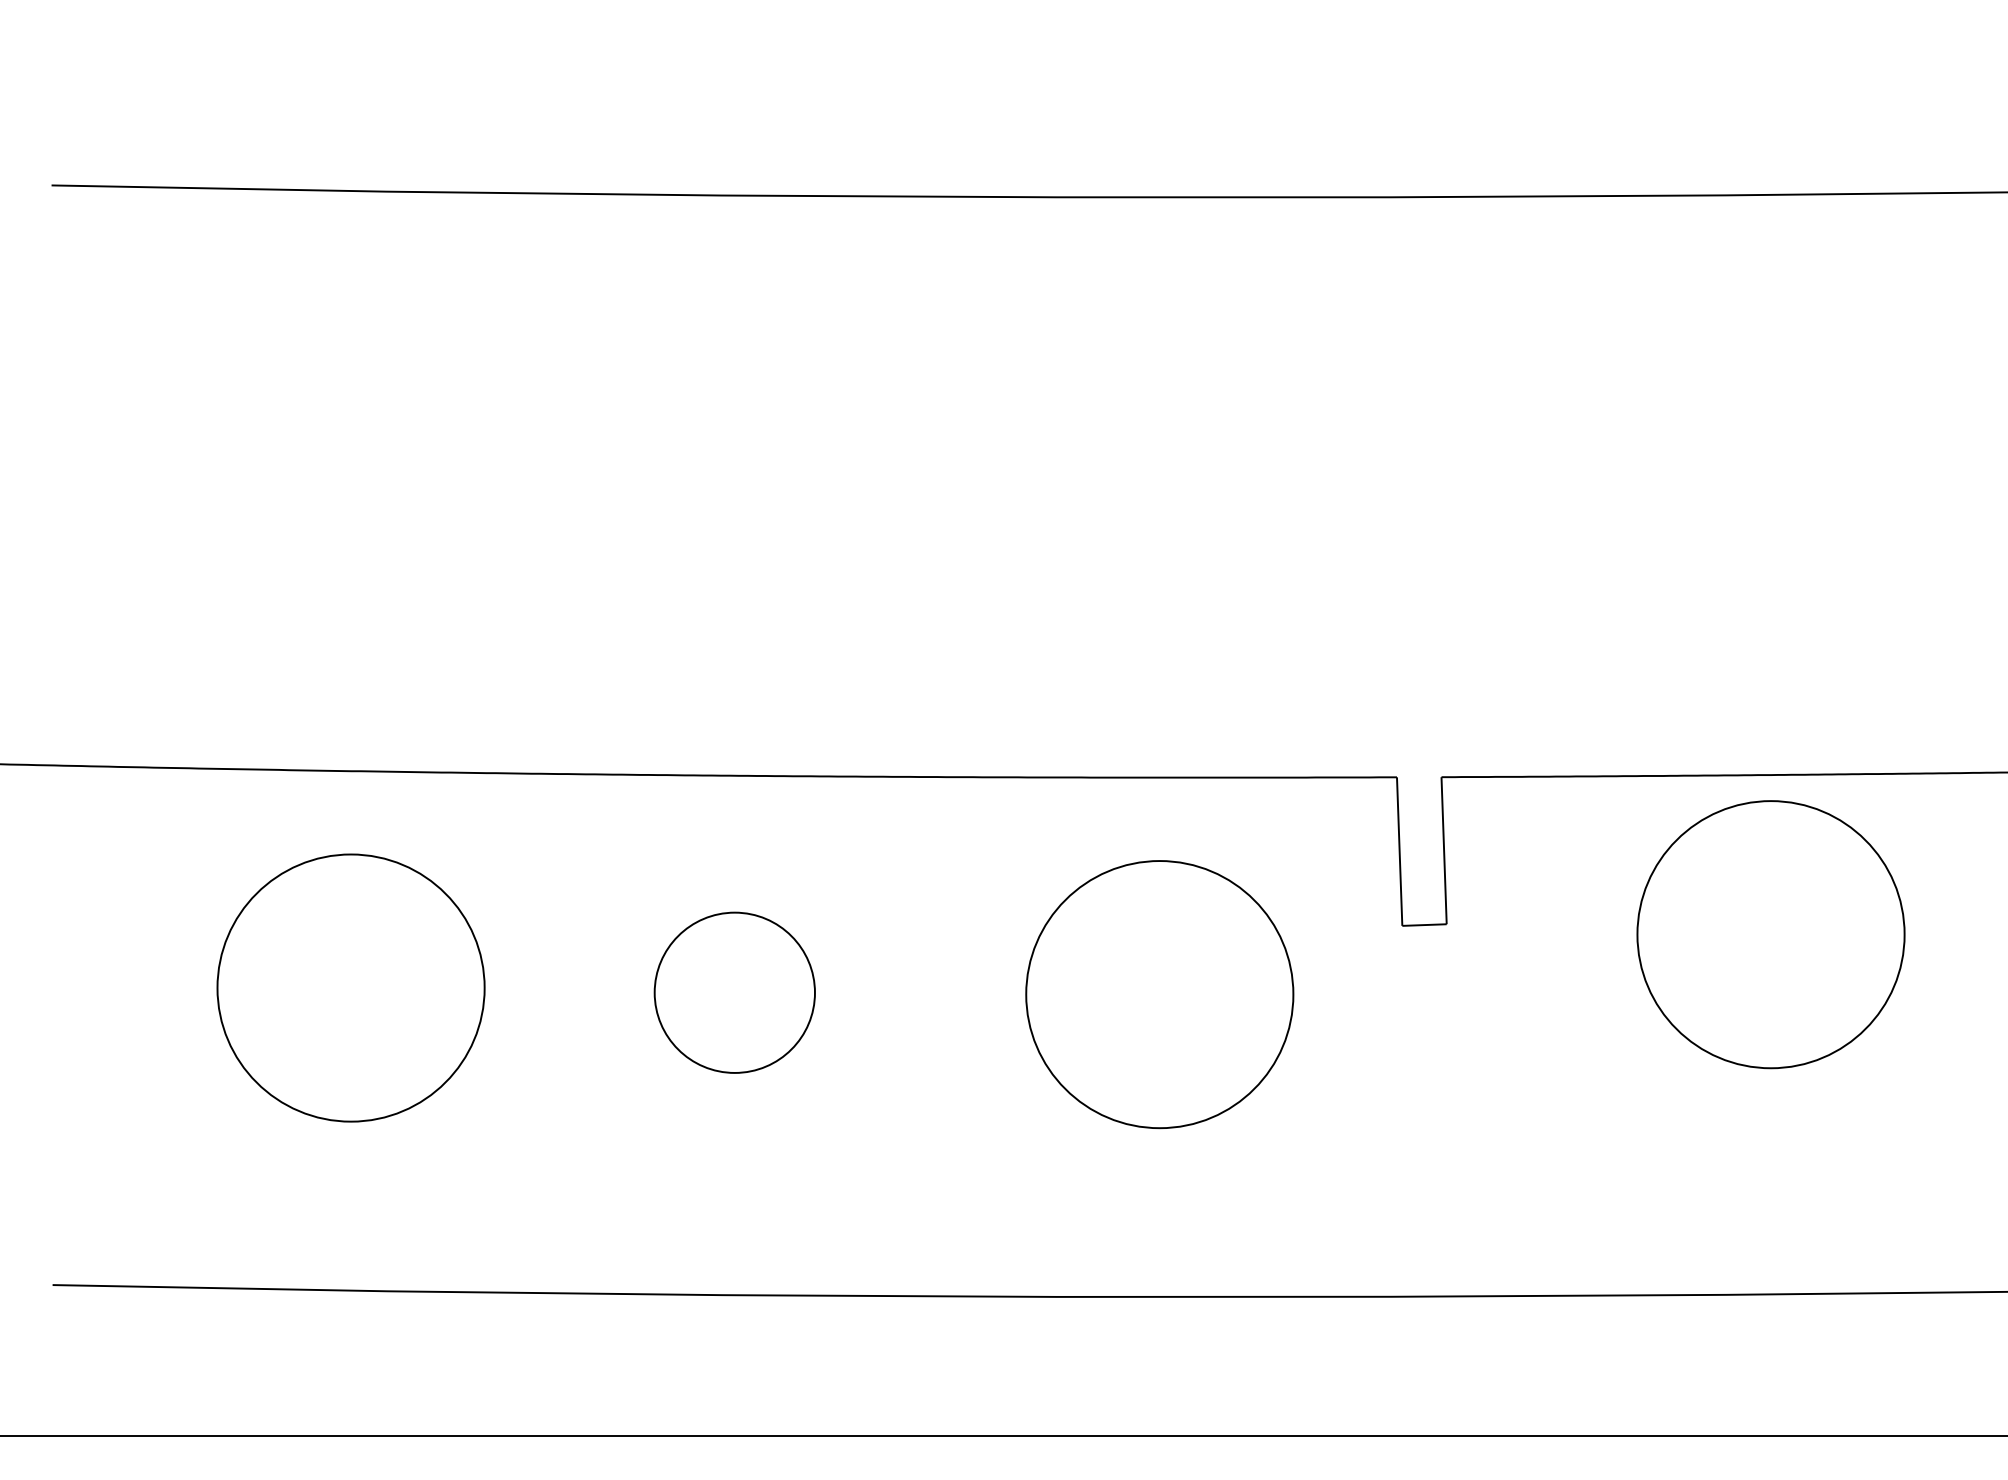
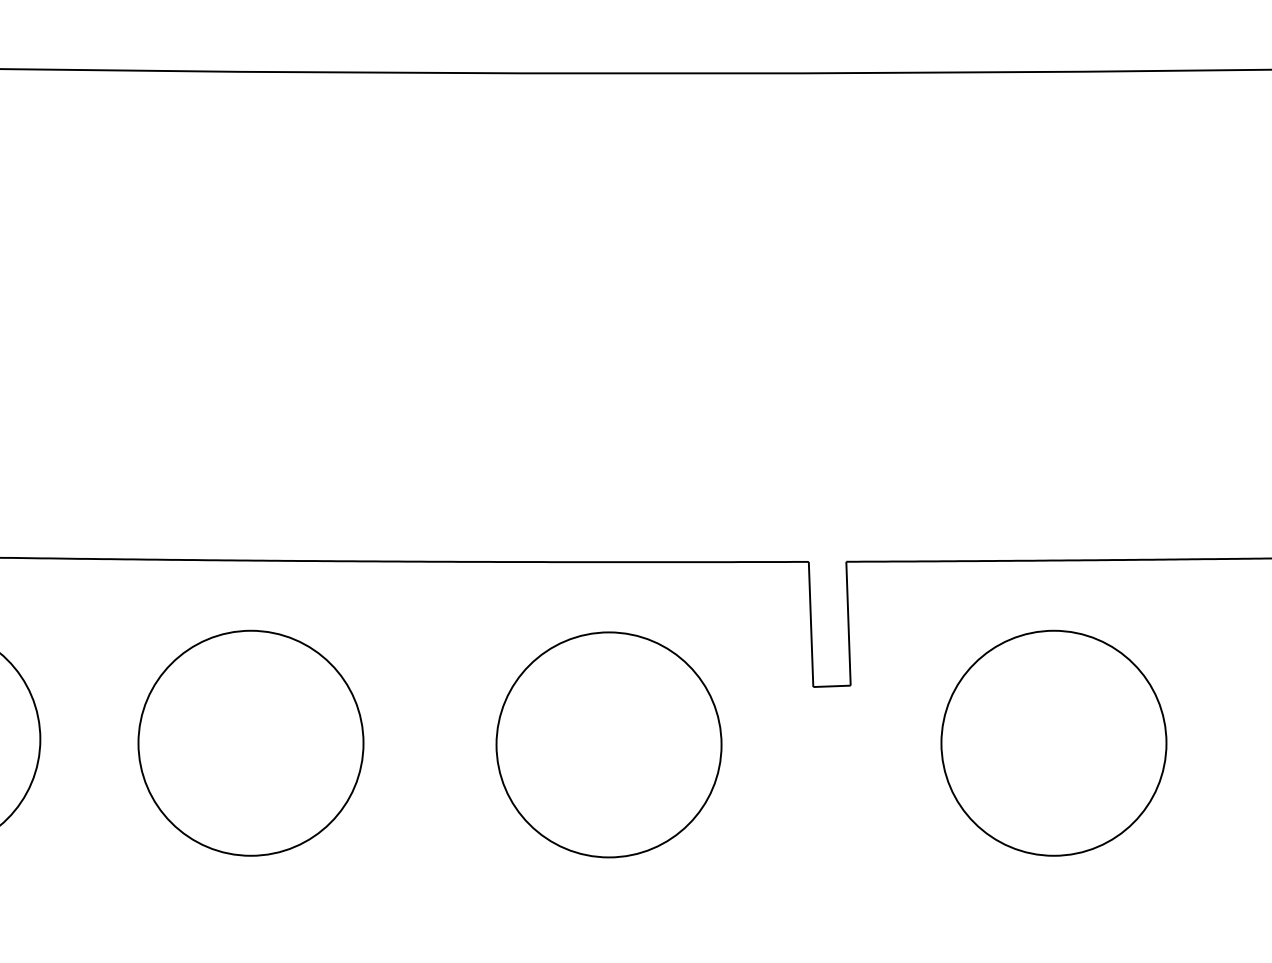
part: (1770, 934) -> (1053, 743), moved
part: (734, 992) -> (250, 743), size x1.67

